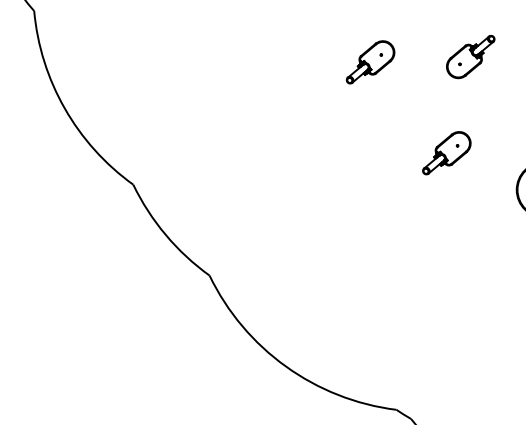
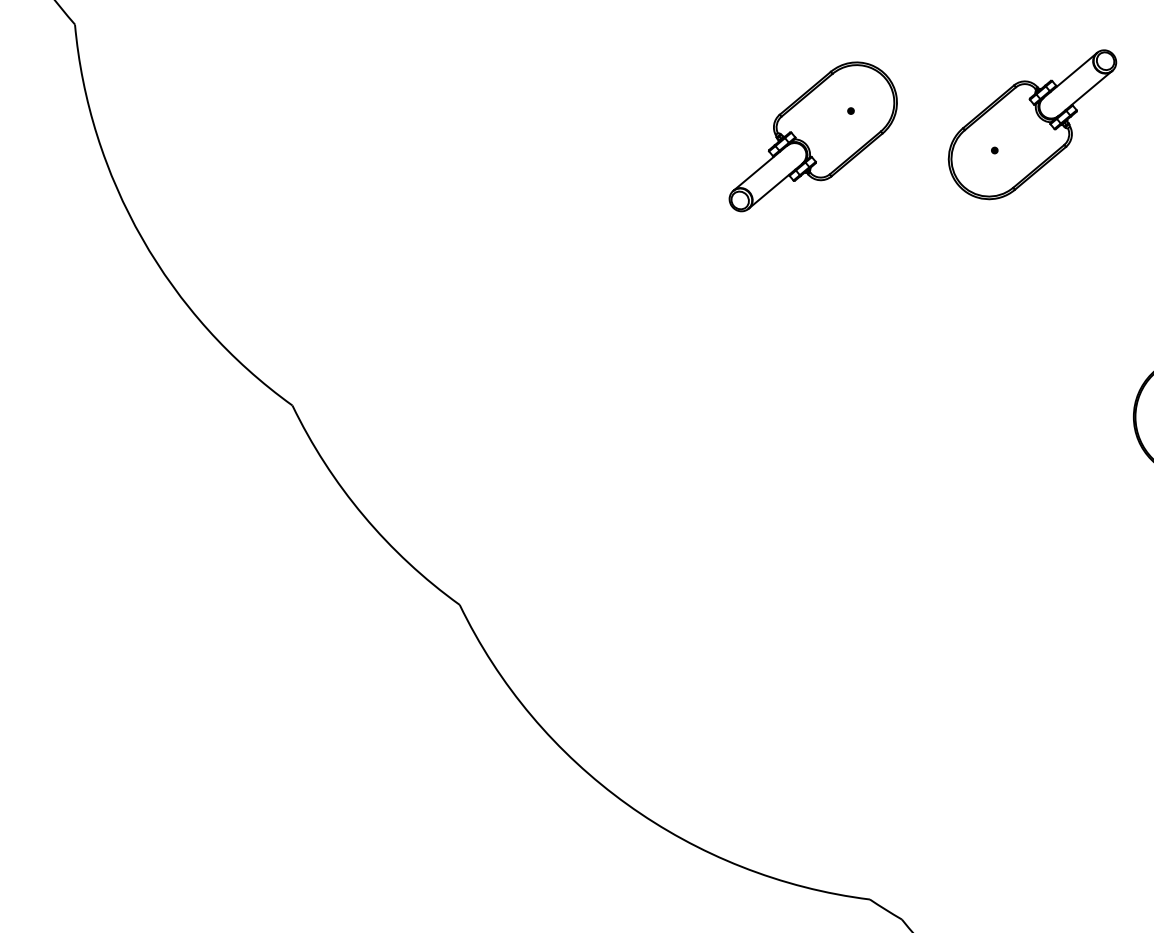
part: (470, 57) -> (1032, 126), size x1.6
part: (370, 62) -> (812, 137), size x1.6
part: (446, 153) -> (979, 337), removed

